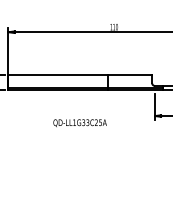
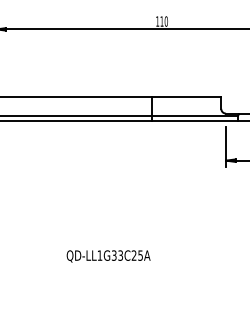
text: (79, 123) -> (107, 256), moved

